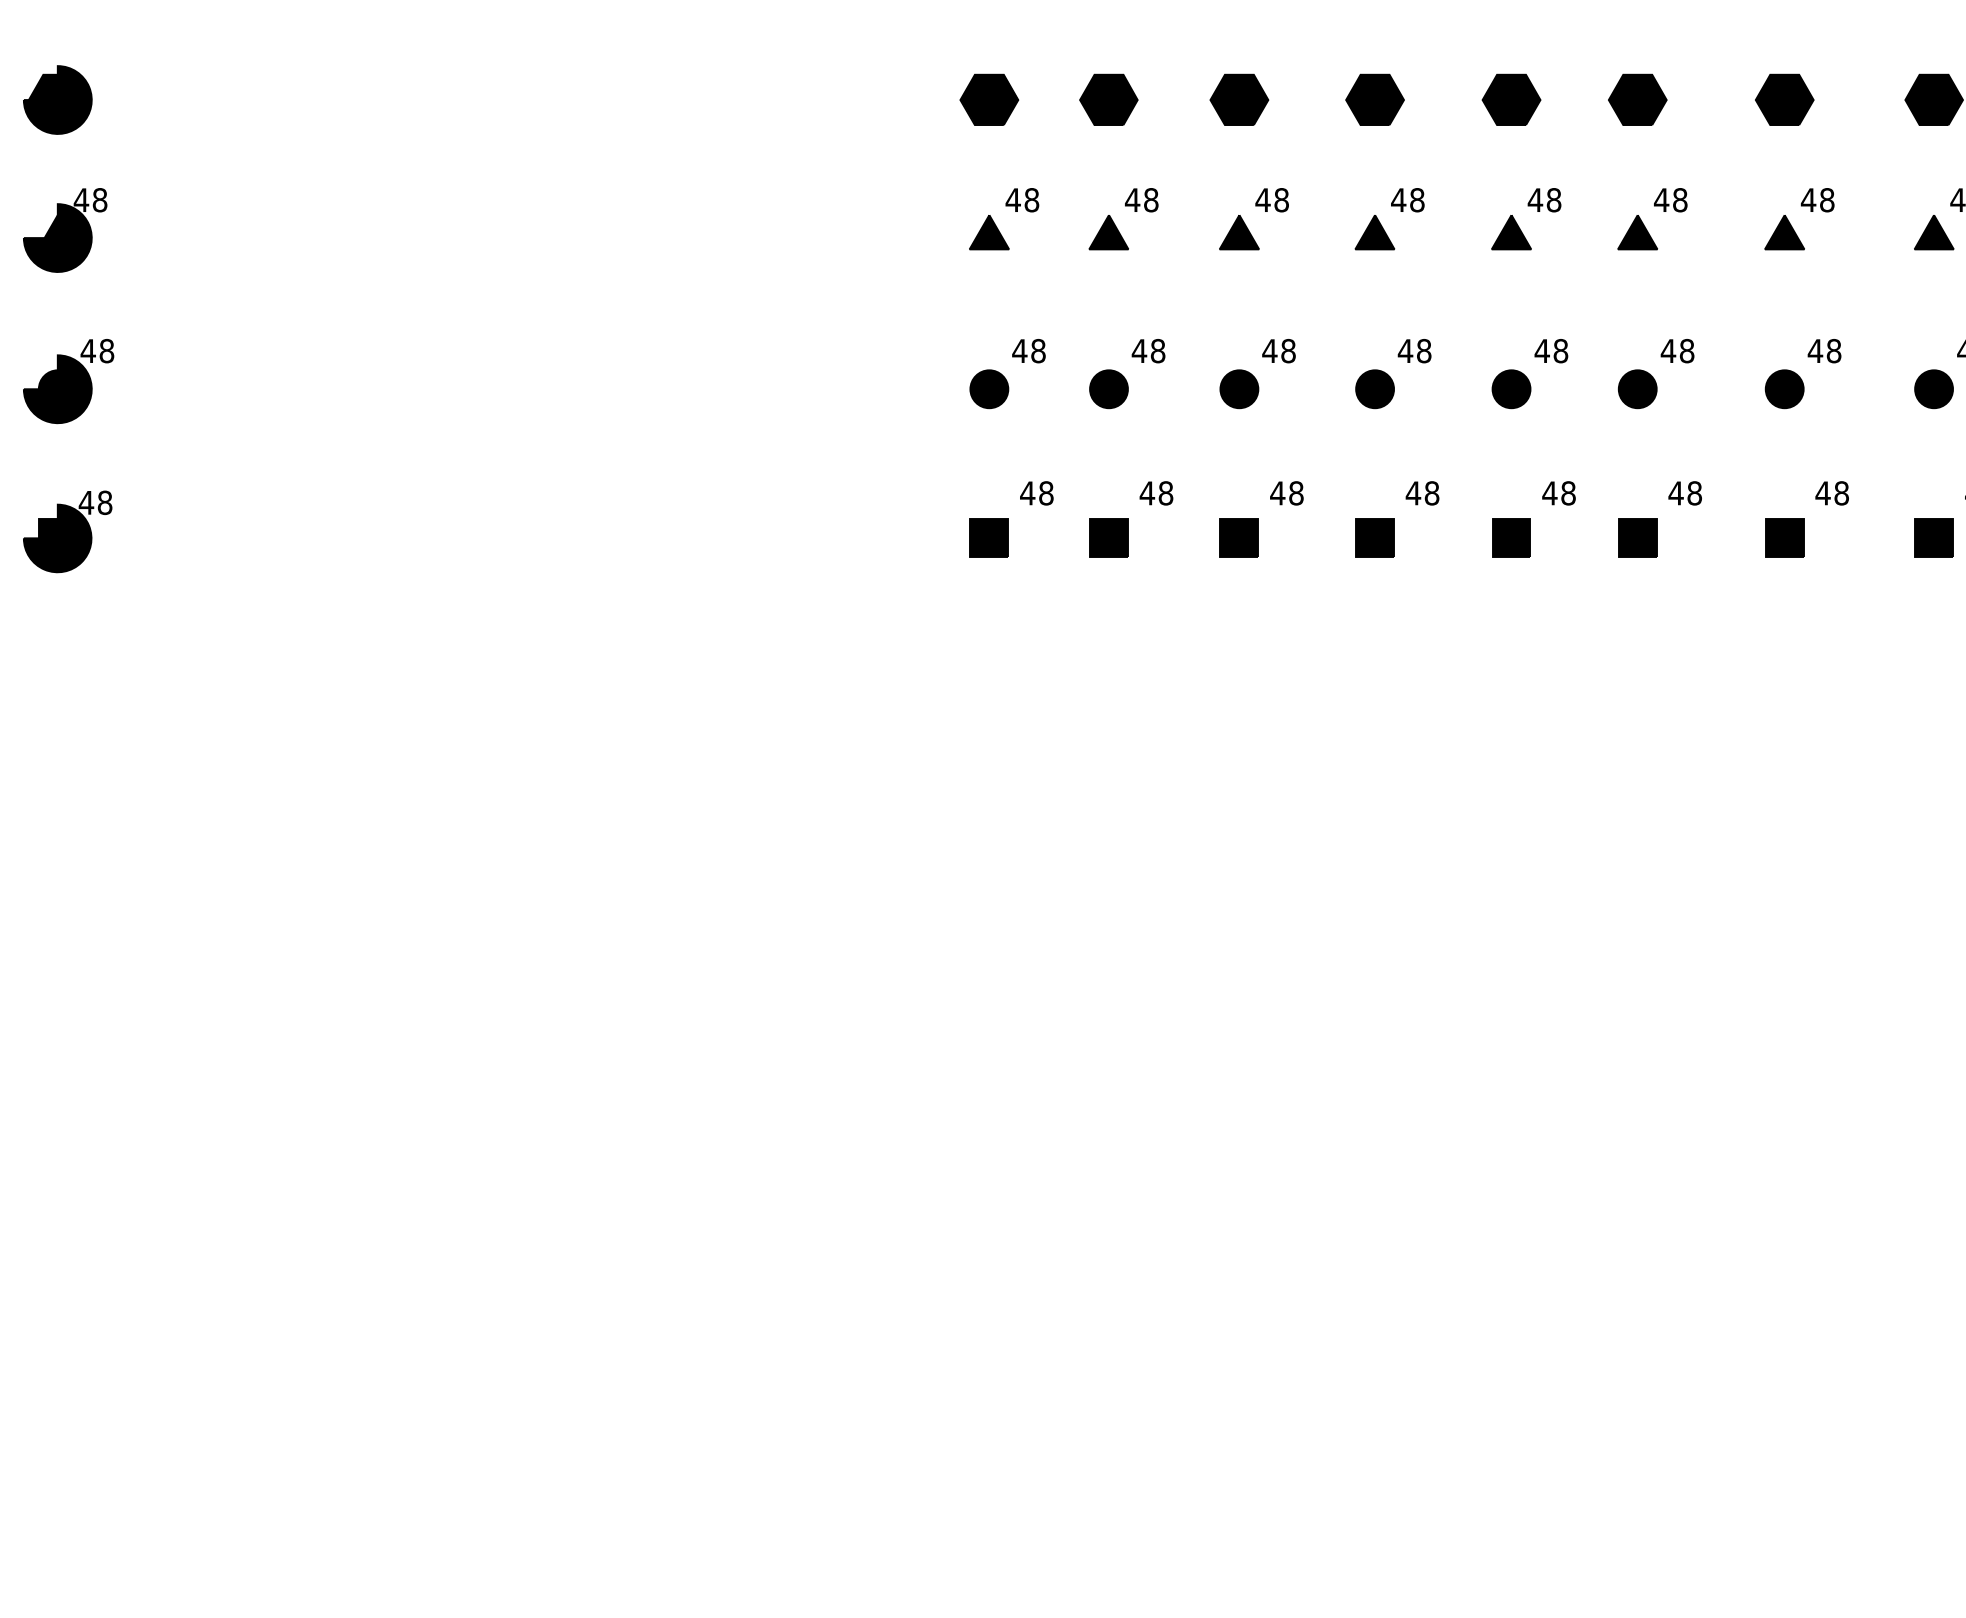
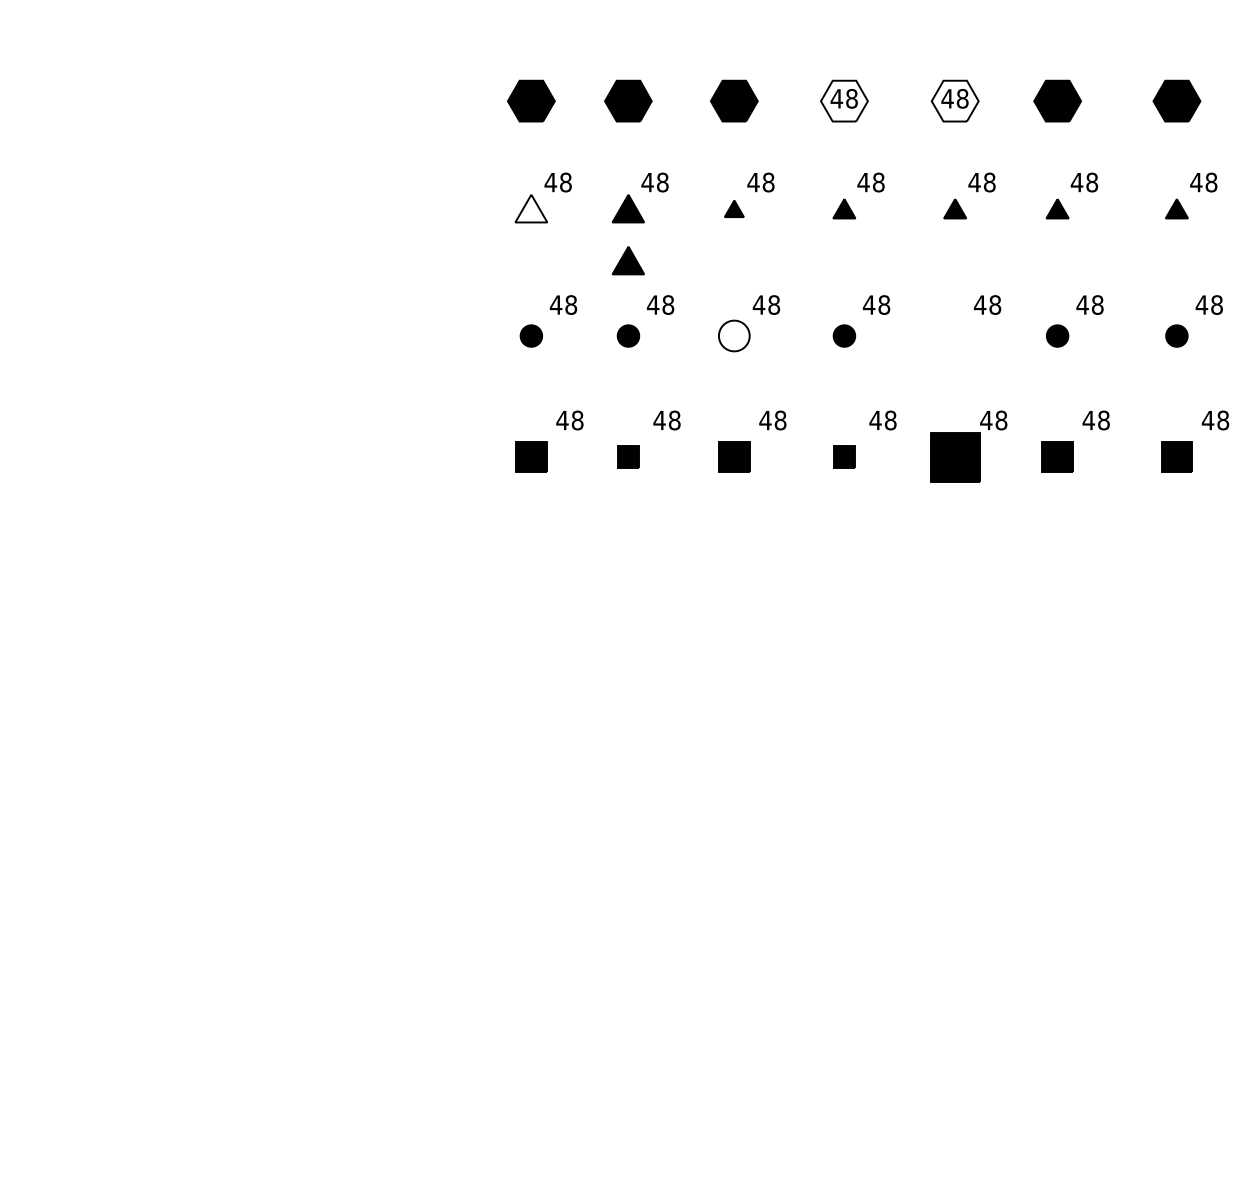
fill: (1375, 99) -> (844, 100), removed
fill: (1511, 99) -> (955, 100), removed
fill: (989, 232) -> (531, 208), removed
part: (1239, 232) -> (734, 208), size x0.6
part: (1374, 232) -> (843, 208), size x0.7
part: (1511, 232) -> (955, 208), size x0.7
part: (1637, 232) -> (1057, 208), size x0.7
part: (1784, 232) -> (1176, 208), size x0.7
part: (1108, 296) -> (628, 260), added
part: (989, 389) -> (531, 336), size x0.7
part: (1108, 389) -> (628, 336), size x0.7
fill: (1239, 389) -> (734, 336), removed
part: (1374, 389) -> (843, 336), size x0.7
part: (1511, 389) -> (955, 336), removed
part: (1637, 389) -> (1057, 336), size x0.7
part: (1784, 389) -> (1176, 336), size x0.7
part: (1108, 537) -> (628, 456), size x0.7
part: (1374, 537) -> (843, 456), size x0.7
part: (1511, 537) -> (955, 456), size x1.6

